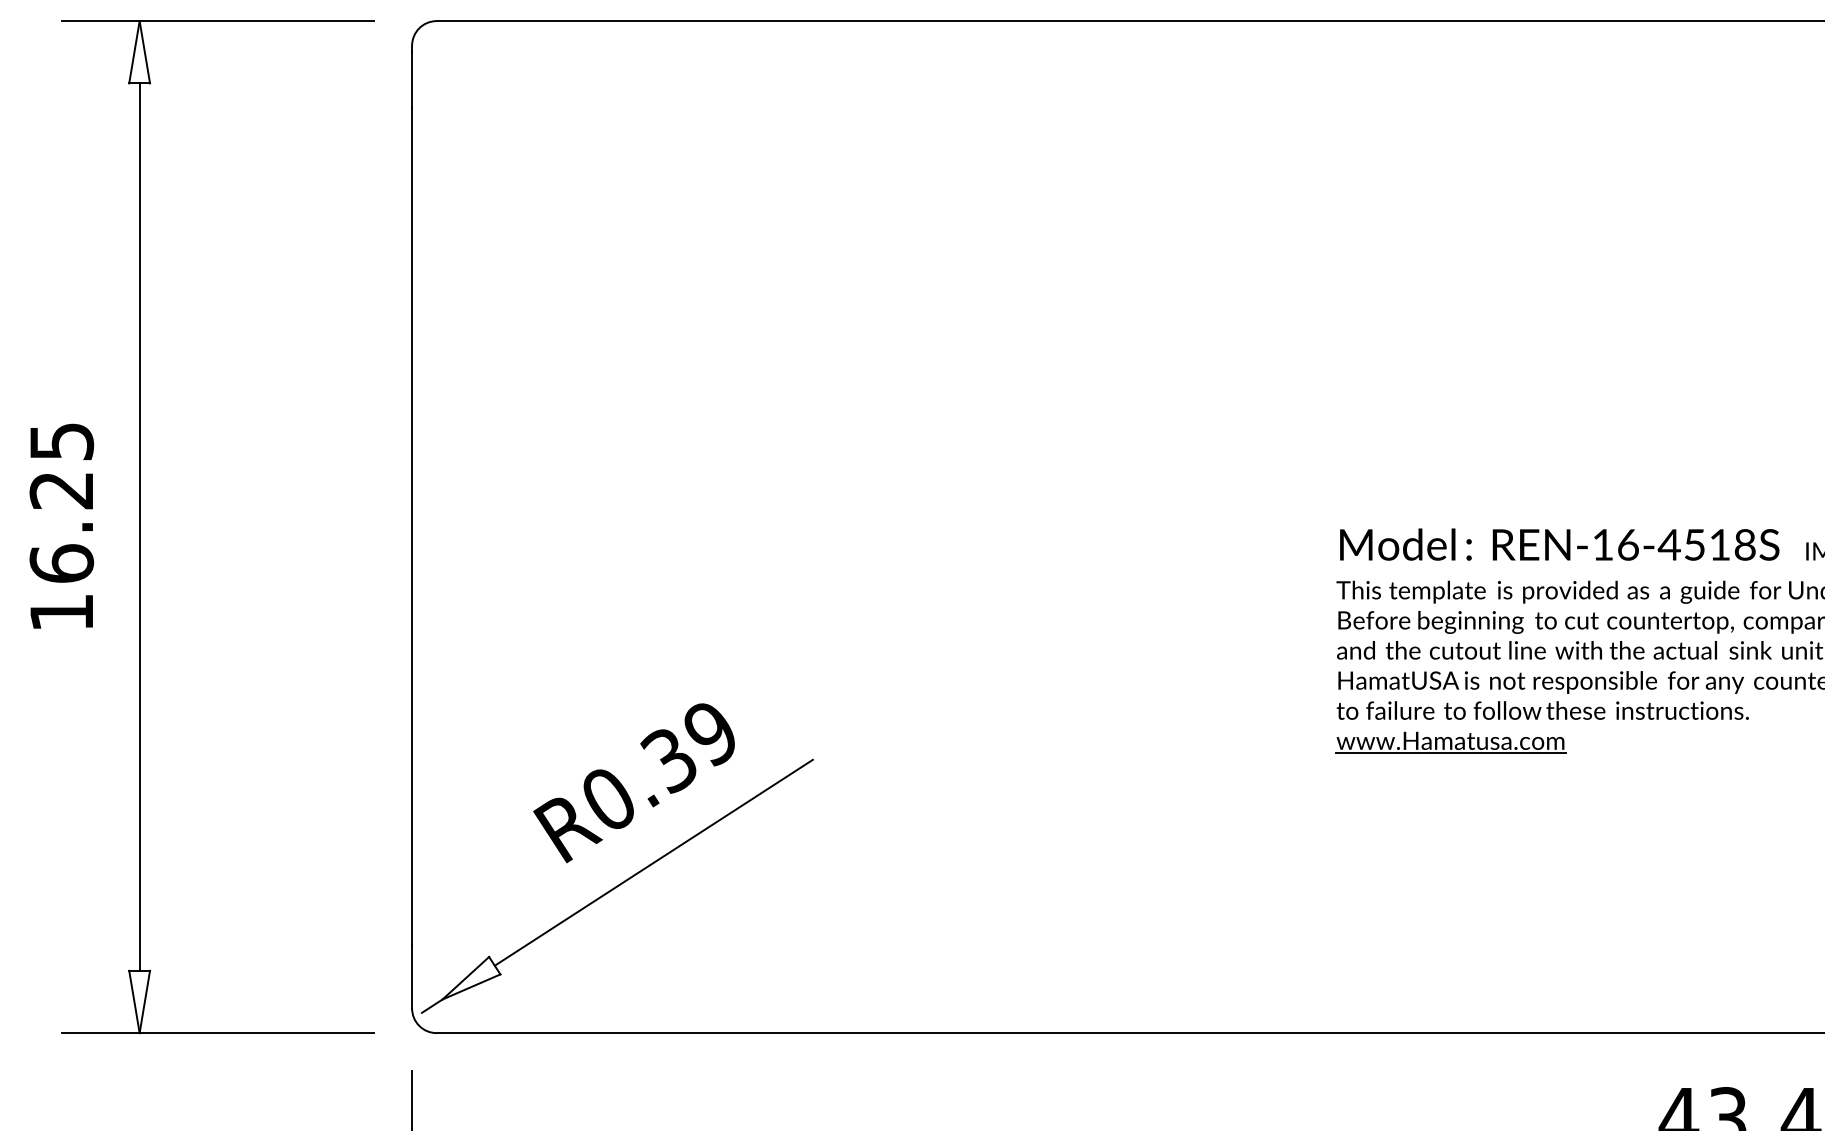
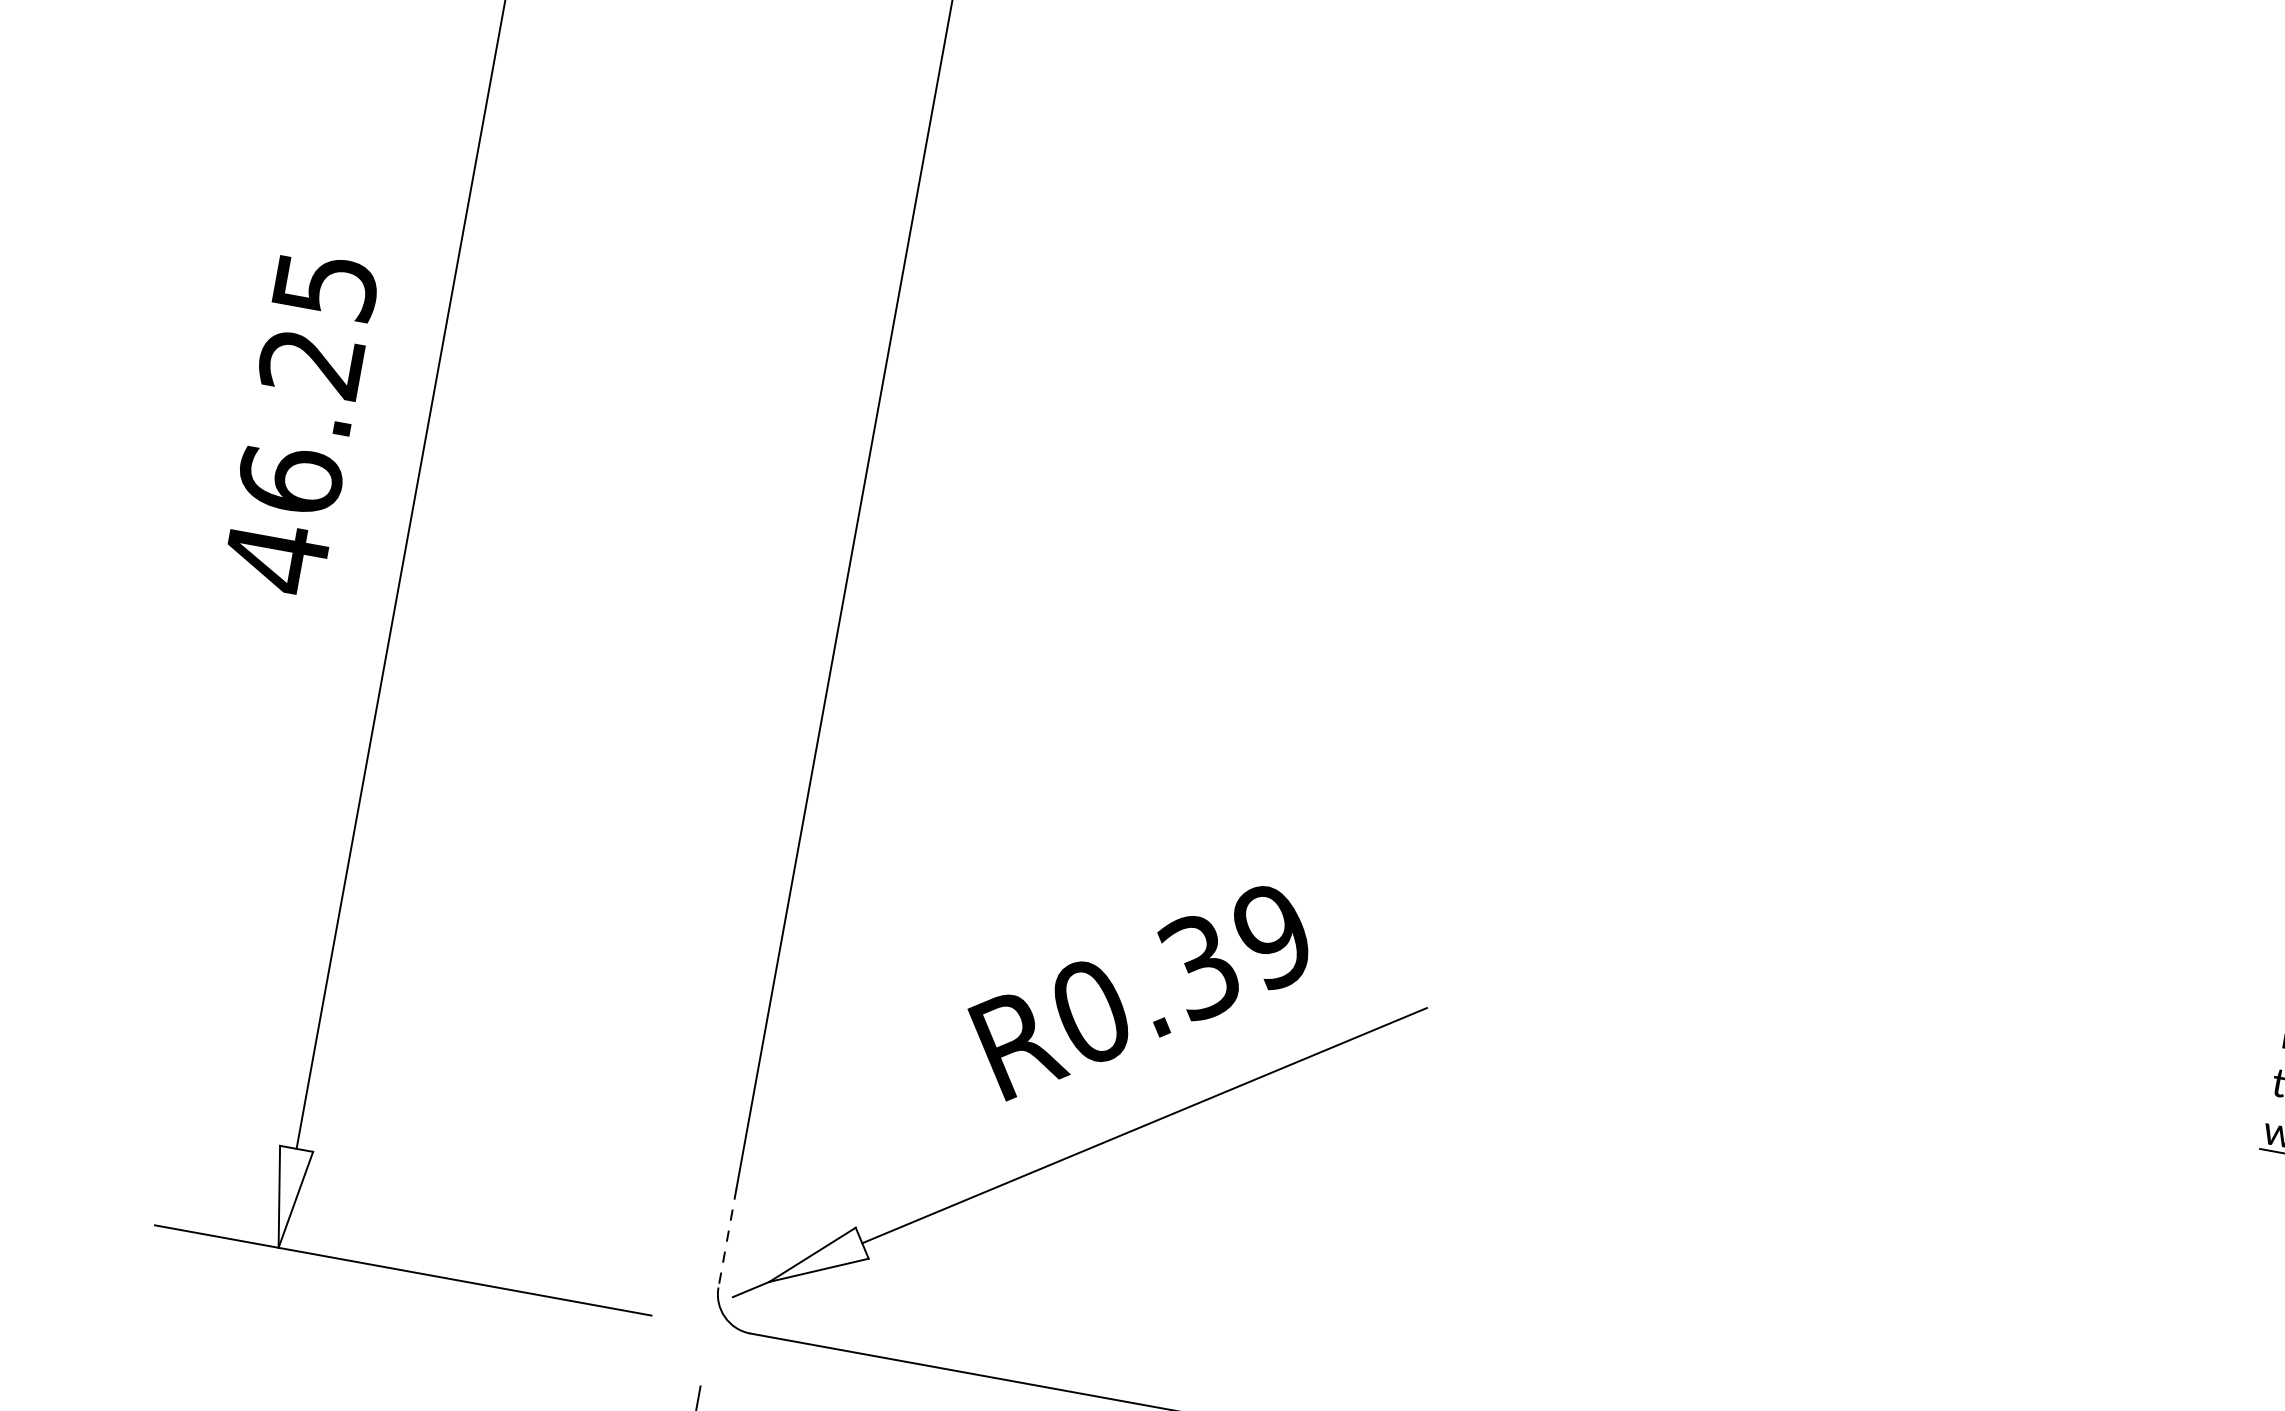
text: (61, 612) -> (275, 557), 16.25 -> 46.25
line: (412, 977) -> (728, 1238), solid -> dashed

